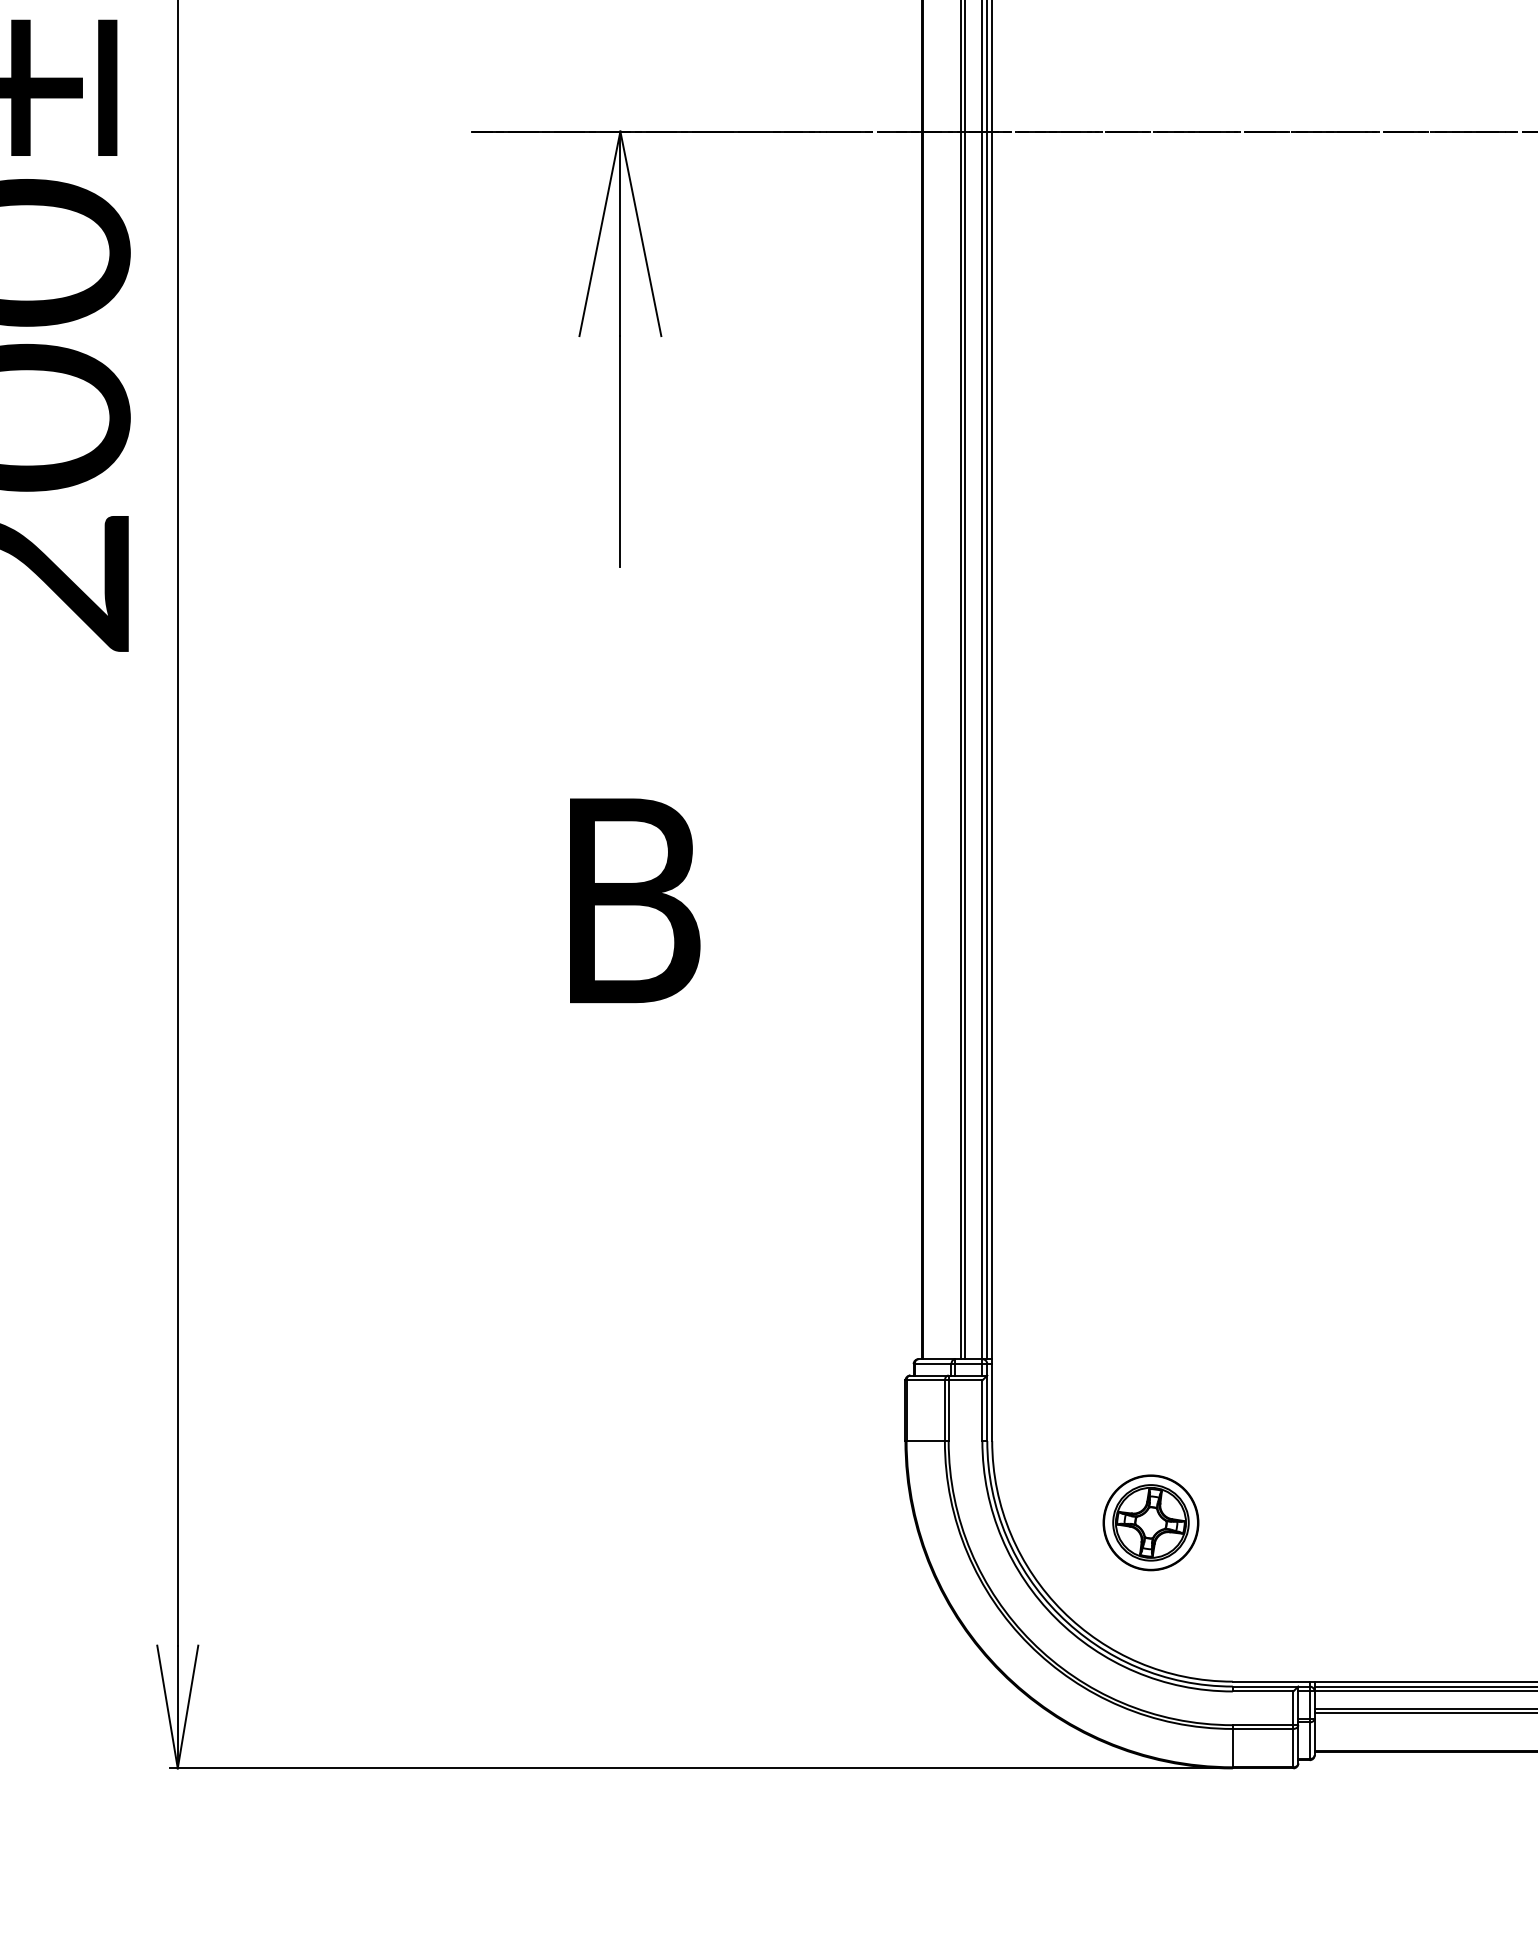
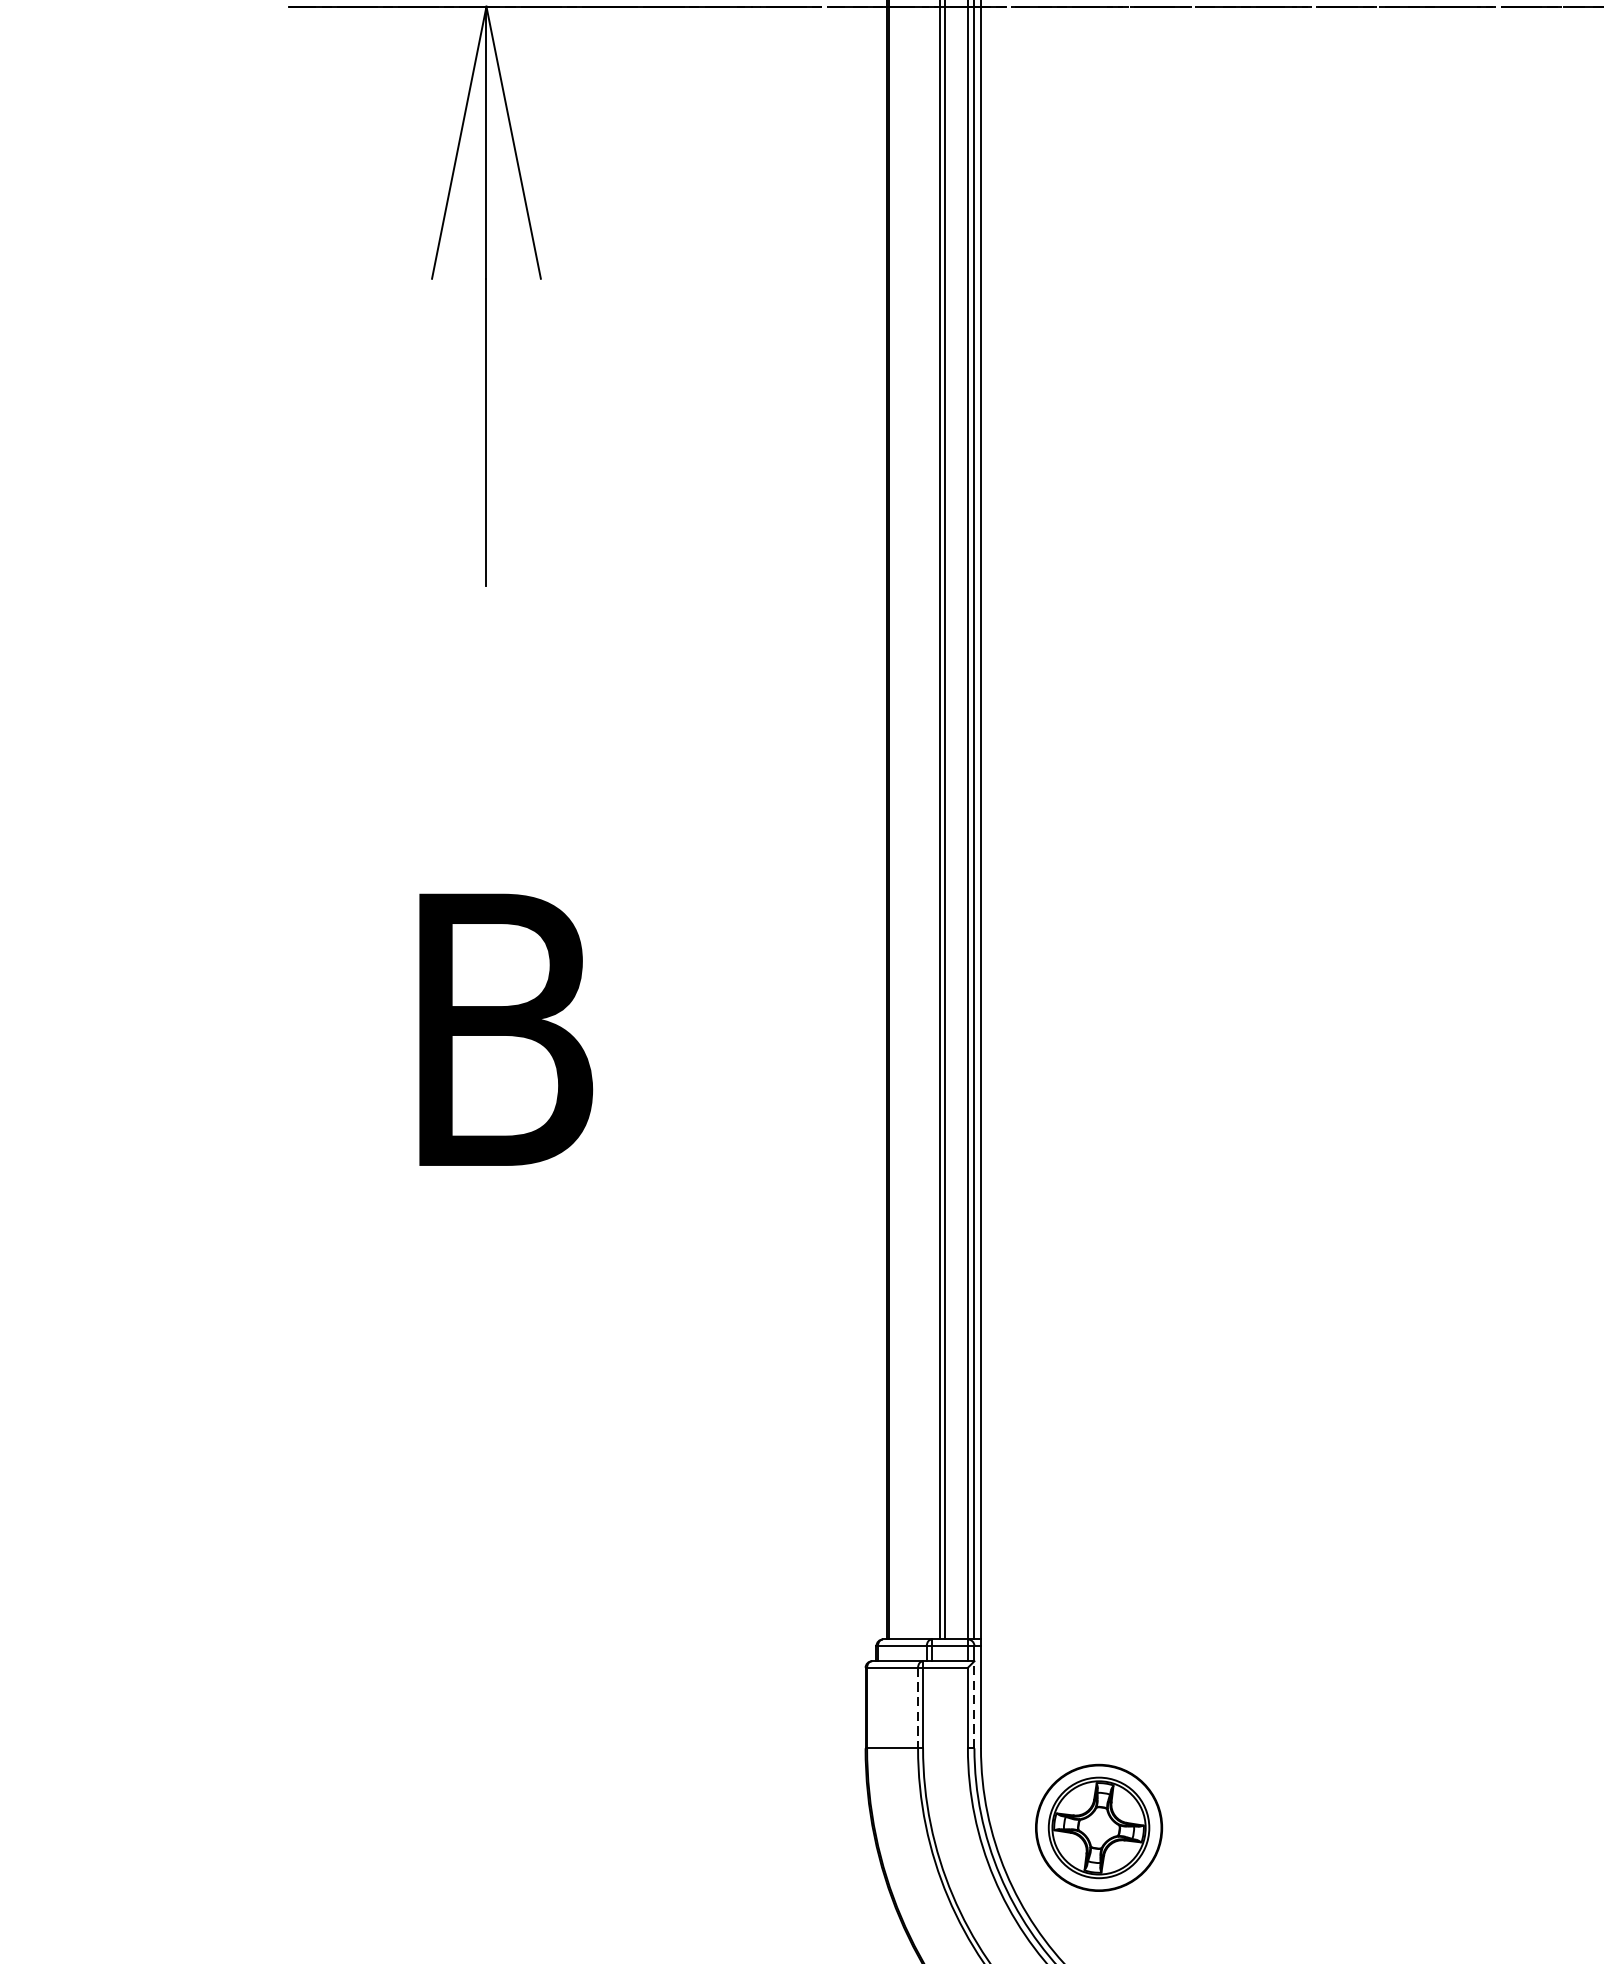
line: (987, 1408) -> (974, 1705), solid -> dashed
line: (944, 1411) -> (917, 1709), solid -> dashed
part: (1150, 1522) -> (1098, 1827), moved

